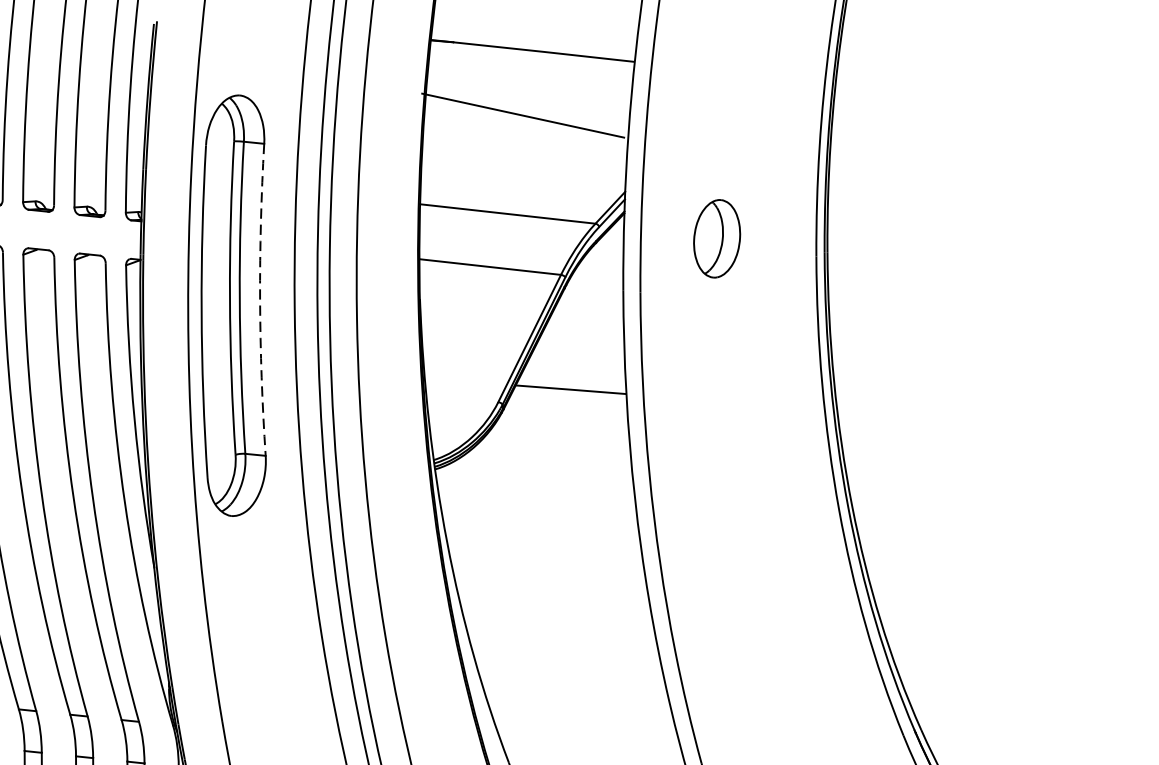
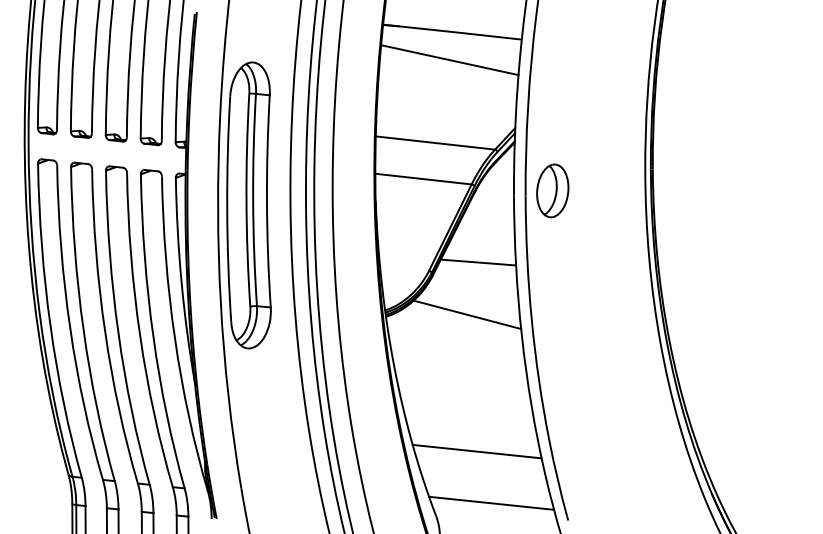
line: (522, 116) -> (449, 60), moved
part: (716, 238) -> (552, 190), moved
arc: (259, 299) -> (266, 201), dashed -> solid
line: (554, 466) -> (467, 314), added
line: (568, 667) -> (476, 451), added
line: (590, 742) -> (491, 502), added

